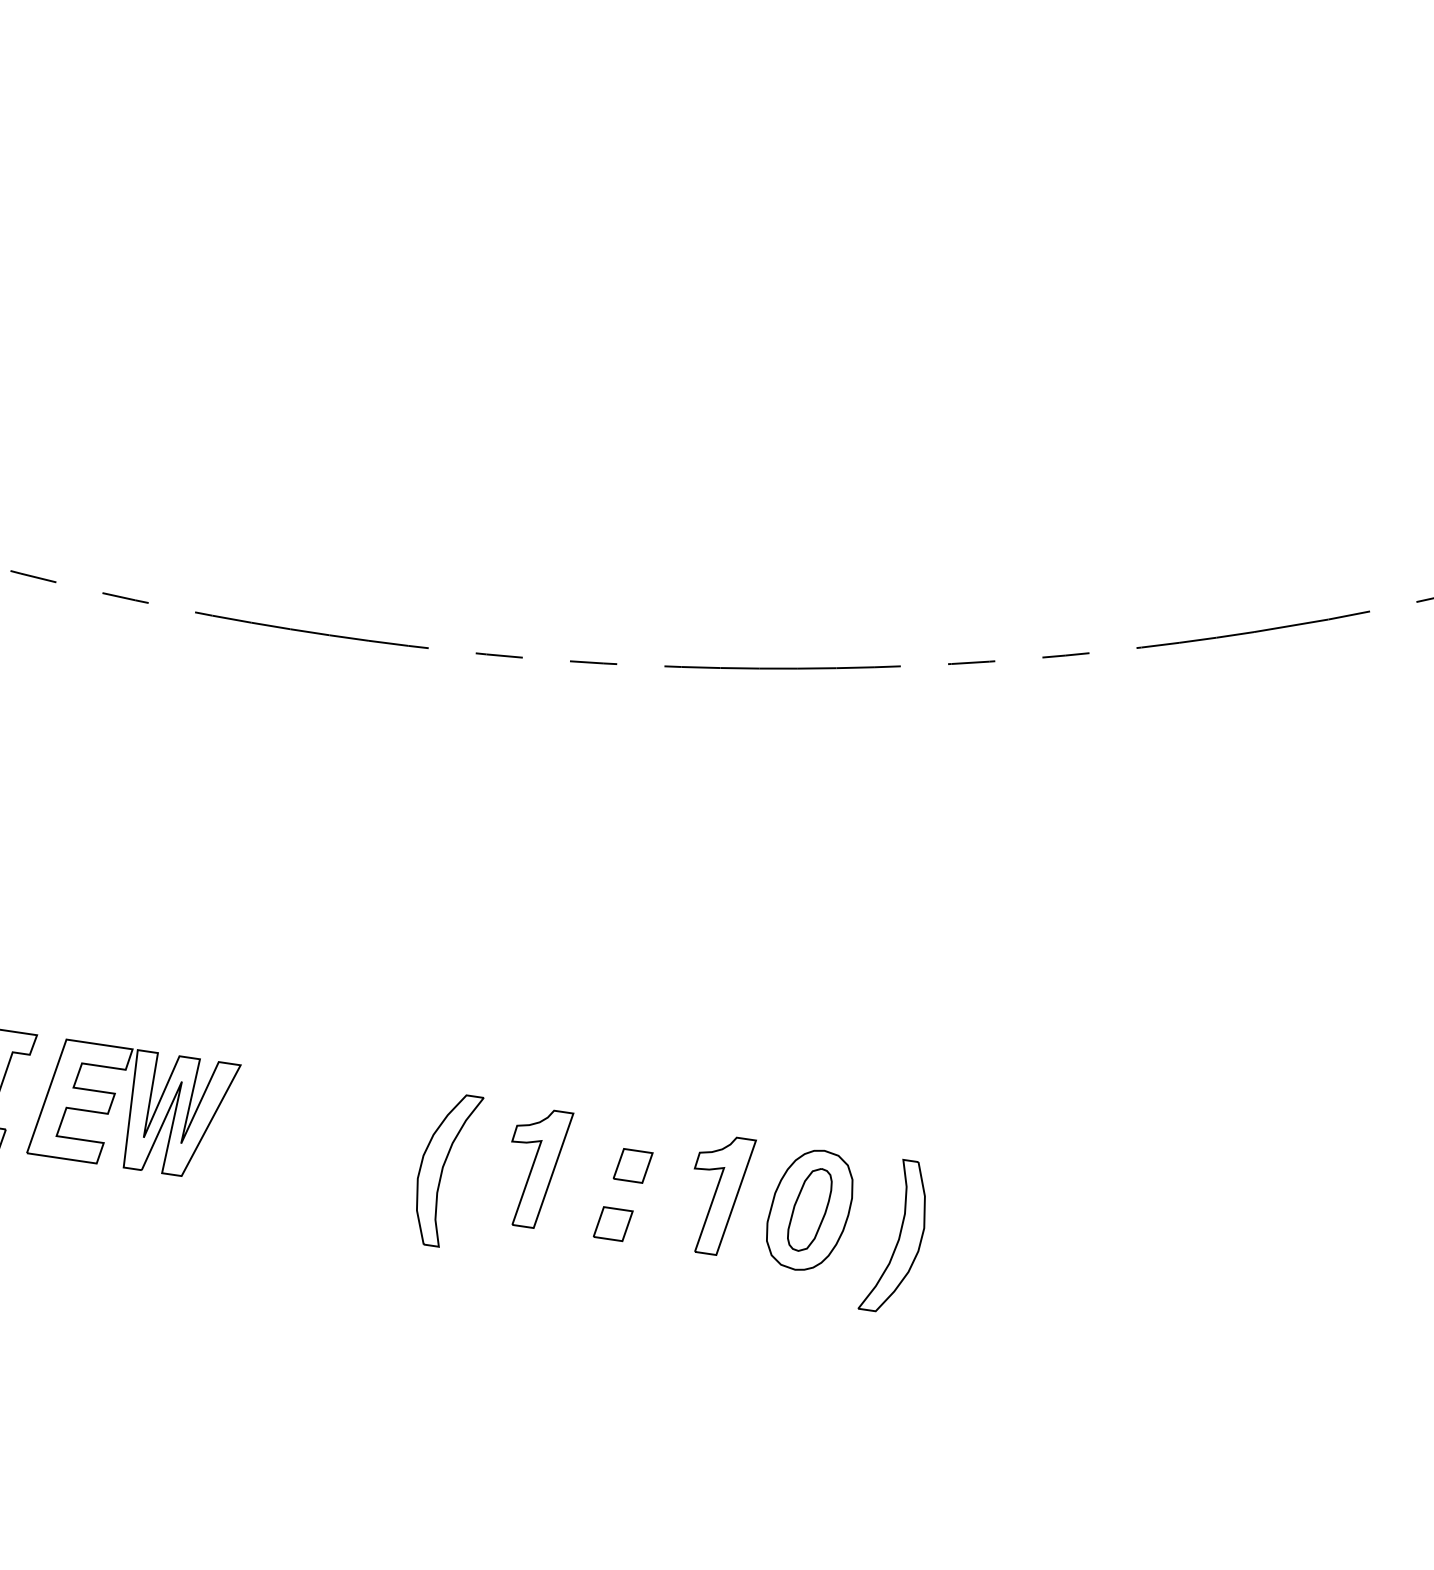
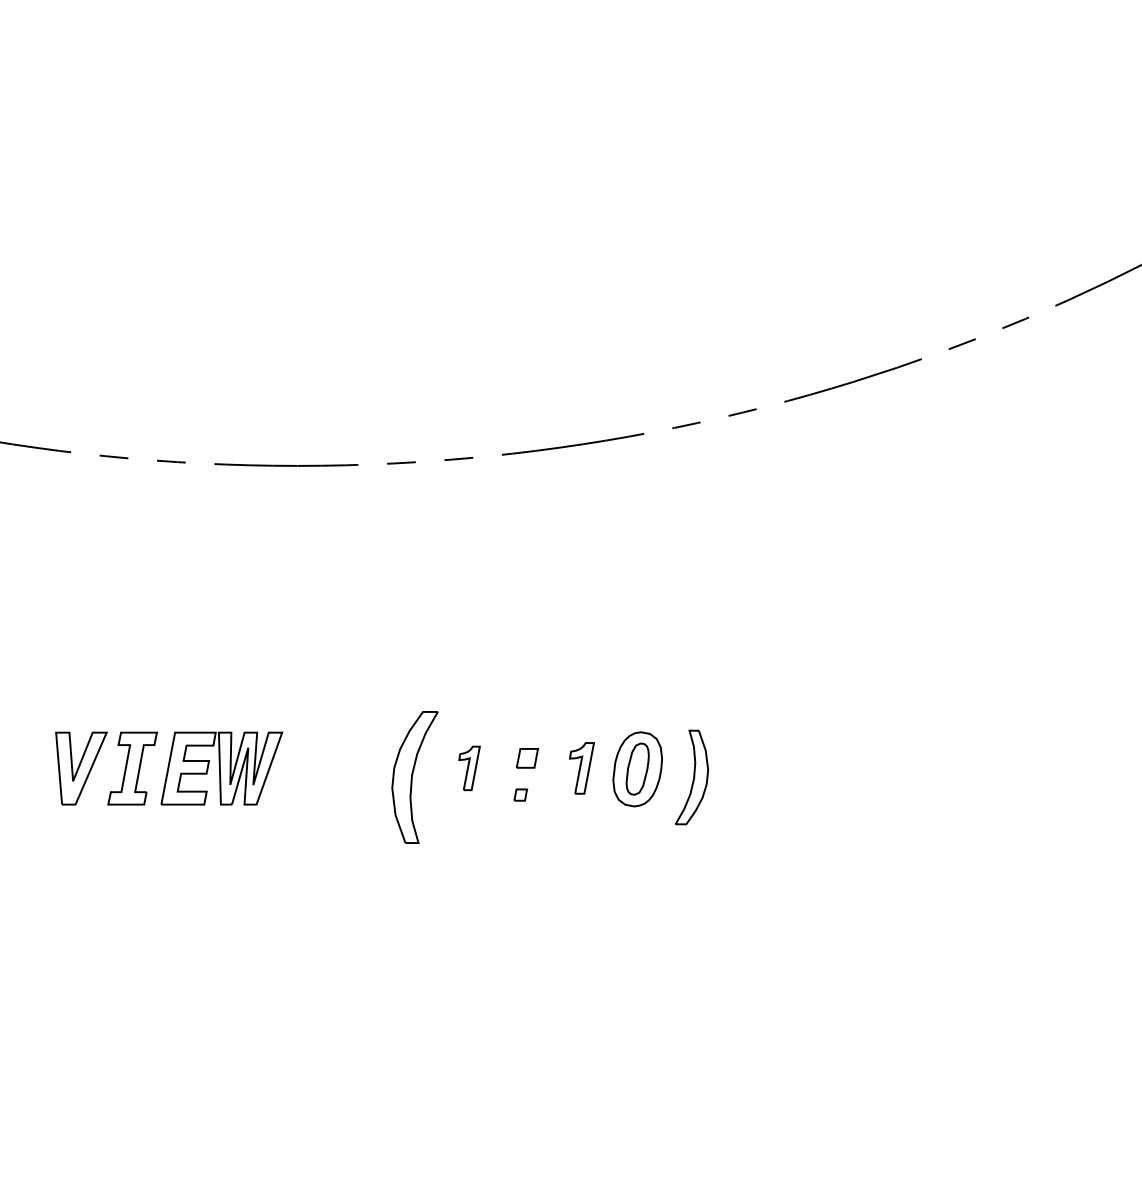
part: (536, 1168) -> (469, 768), size x0.6
part: (446, 1170) -> (415, 777), size x1.4
part: (718, 1195) -> (581, 768), size x0.7
part: (613, 1223) -> (520, 794), size x0.6

